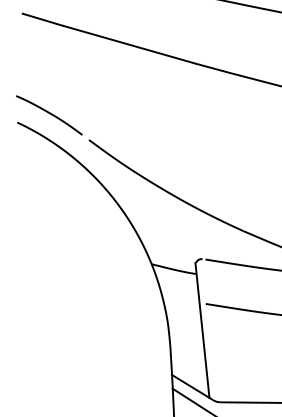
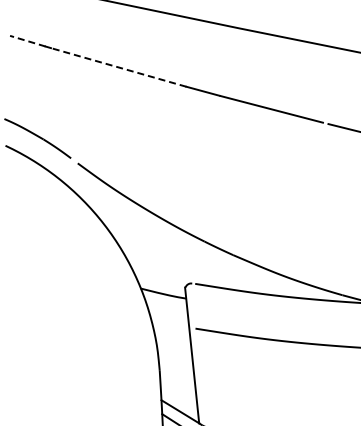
line: (39, 19) -> (27, 41), solid -> dashed
line: (129, 44) -> (118, 67), solid -> dashed

